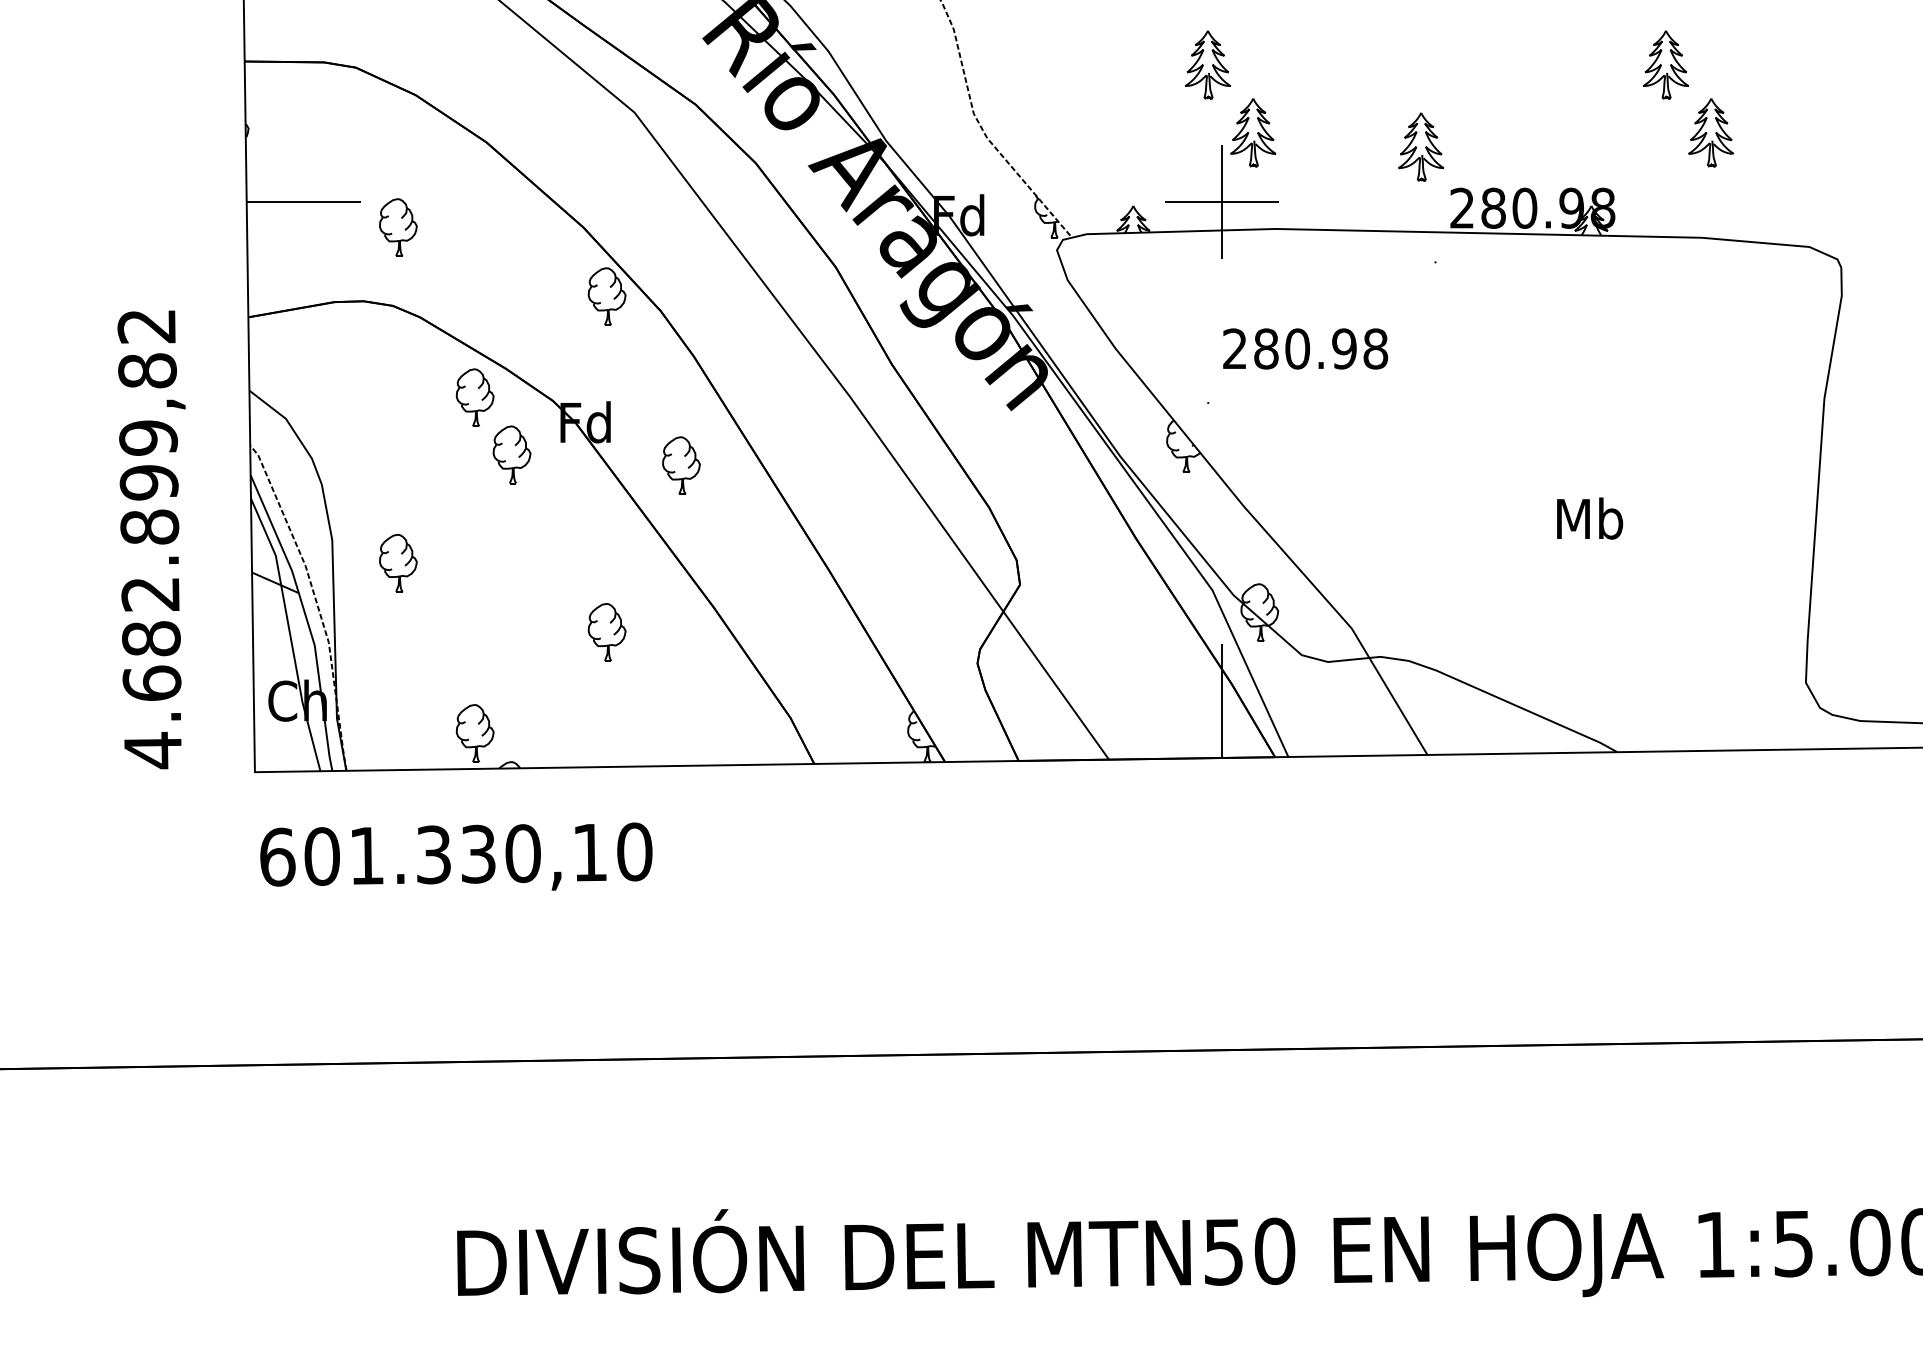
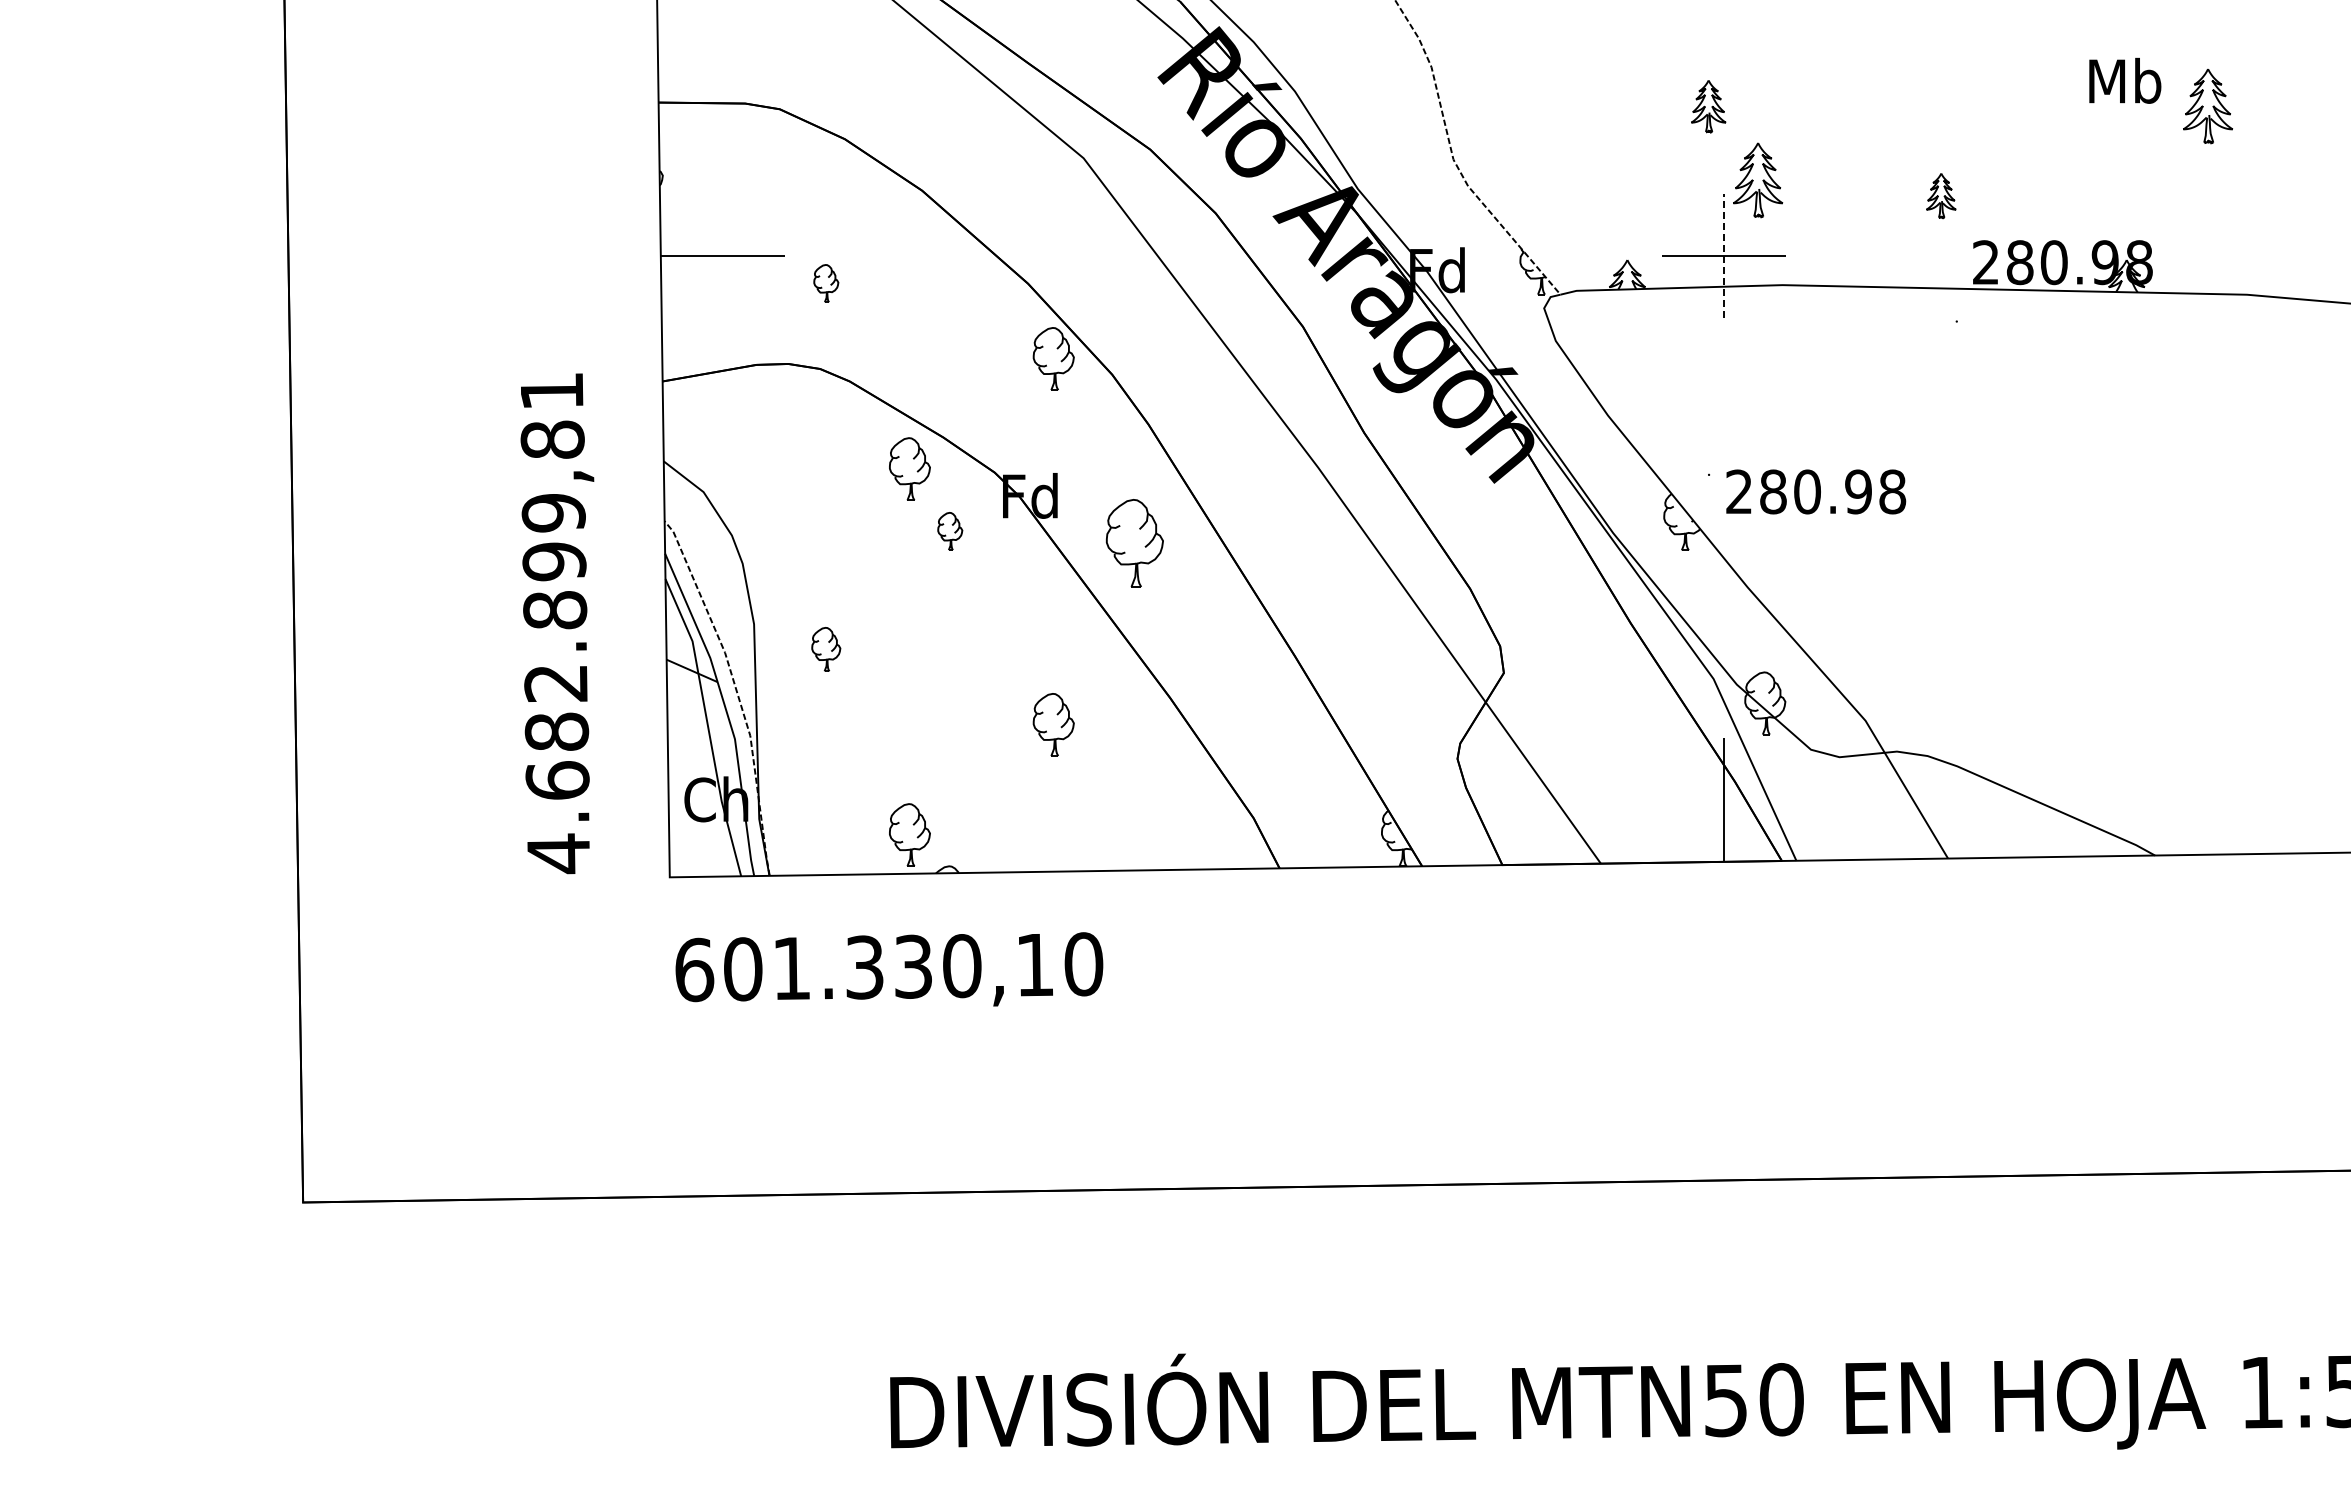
part: (1207, 65) -> (1708, 106), size x0.7
part: (1711, 132) -> (2257, 180), removed
part: (1421, 146) -> (1941, 195), size x0.6
line: (1221, 201) -> (1723, 255), solid -> dashed
part: (398, 227) -> (826, 283), size x0.6
text: (146, 326) -> (551, 391), 4.682.899,82 -> 4.682.899,81
text: (1305, 348) -> (1816, 491), moved
part: (512, 454) -> (950, 531), size x0.6
part: (681, 465) -> (1134, 542), size x1.4
text: (1590, 518) -> (2125, 80), moved
part: (398, 563) -> (826, 649), size x0.7

